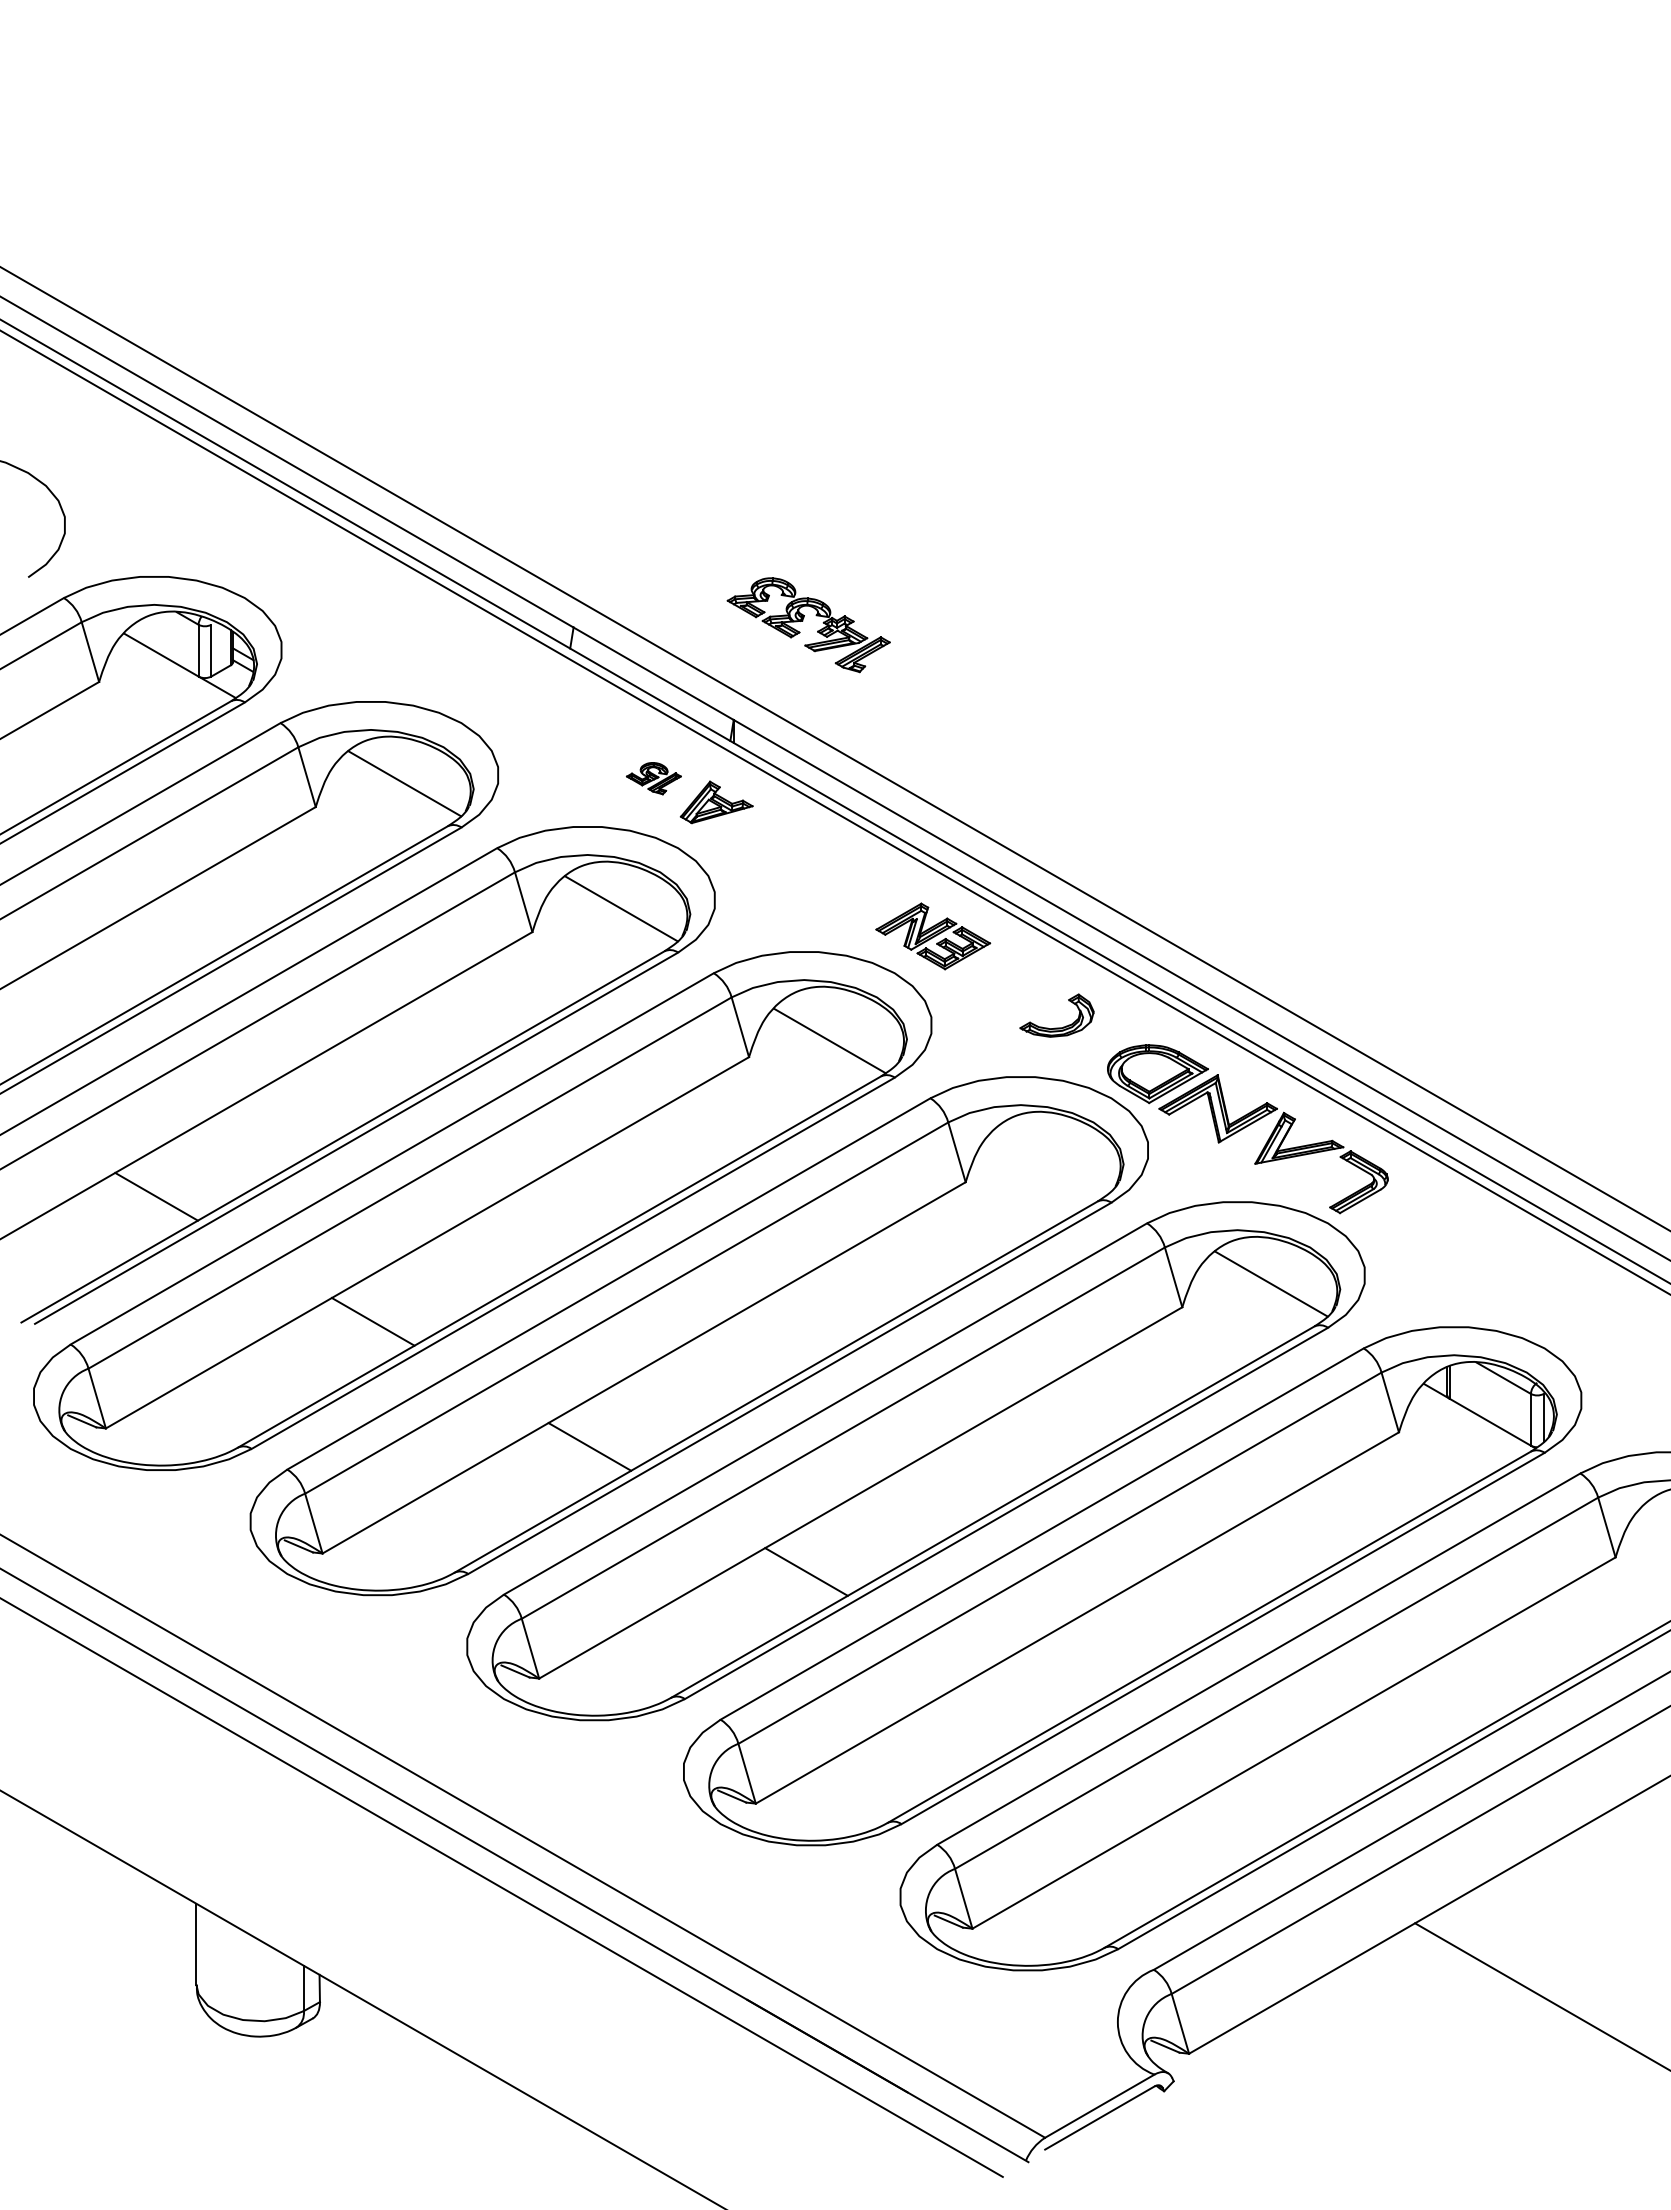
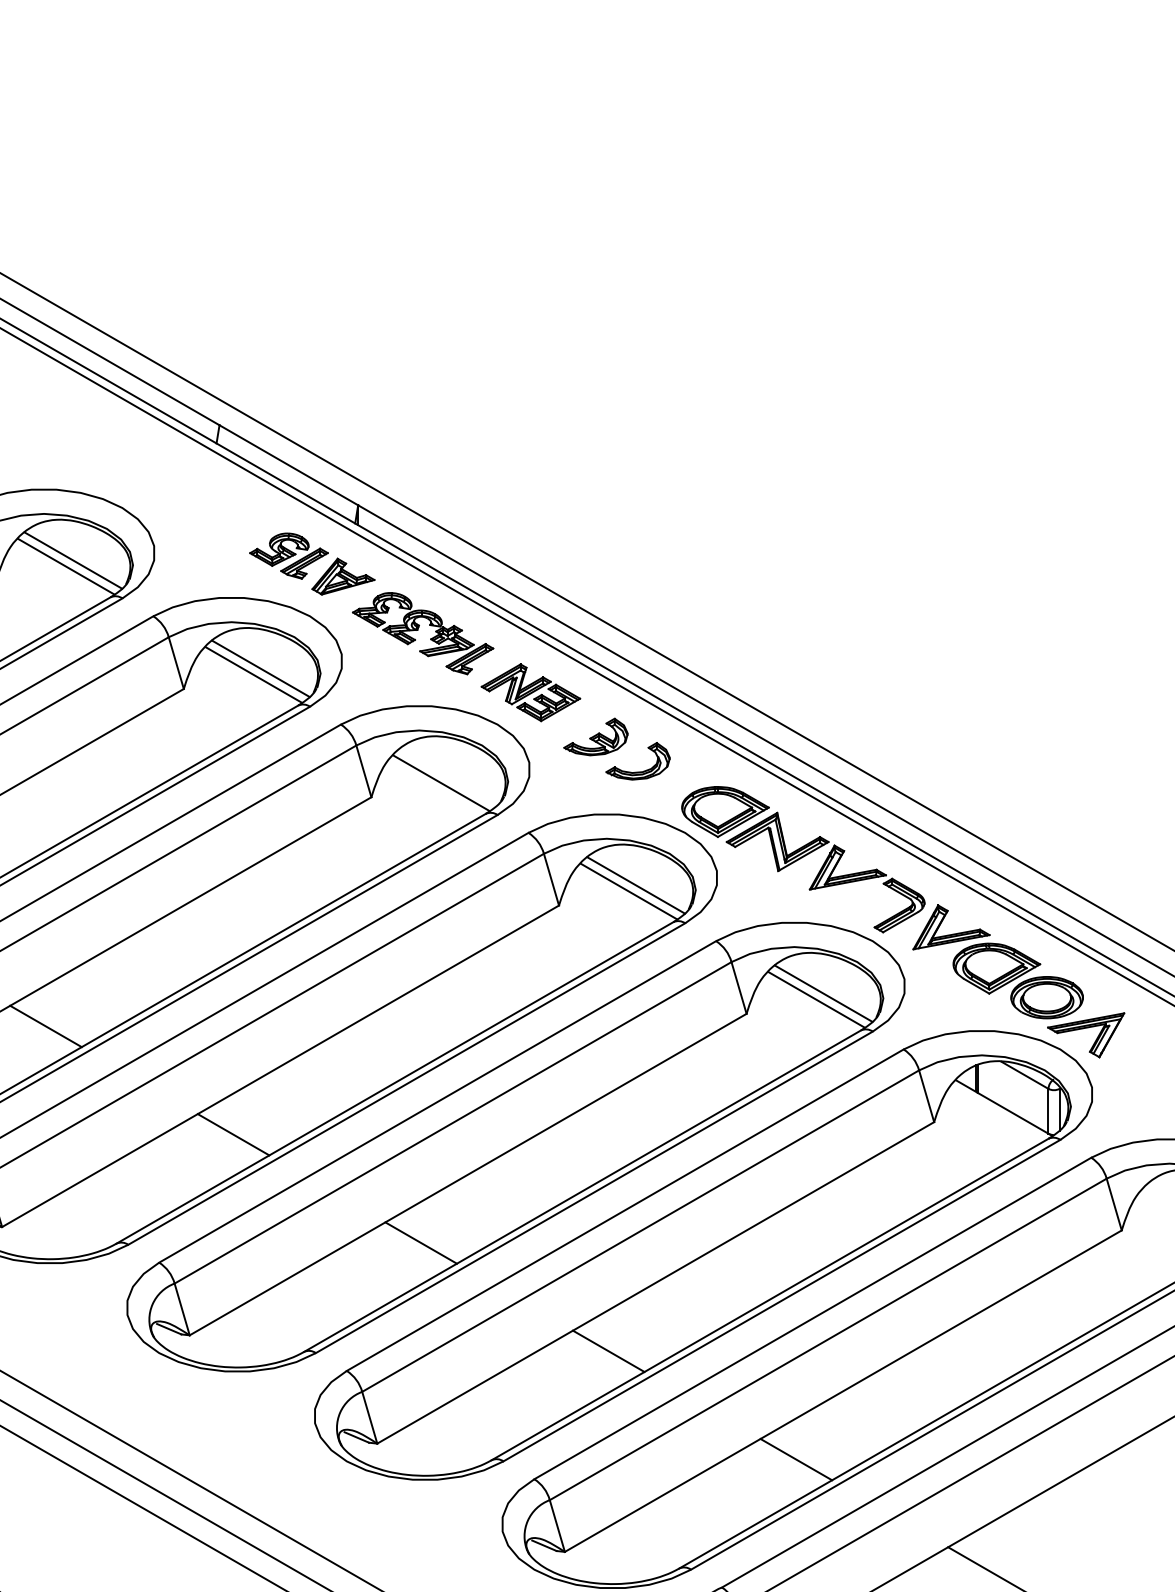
part: (803, 621) -> (418, 630), moved
part: (653, 778) -> (288, 555), size x1.67
line: (396, 790) -> (66, 566), added
line: (612, 915) -> (253, 674), added
part: (1007, 987) -> (595, 736), added
line: (1054, 1158) -> (635, 885), added
line: (1046, 1165) -> (628, 891), added
part: (1496, 1269) -> (1018, 981), added
line: (1262, 1290) -> (816, 999), added
line: (1022, 1696) -> (608, 1350), added
line: (1239, 1821) -> (796, 1459), added

